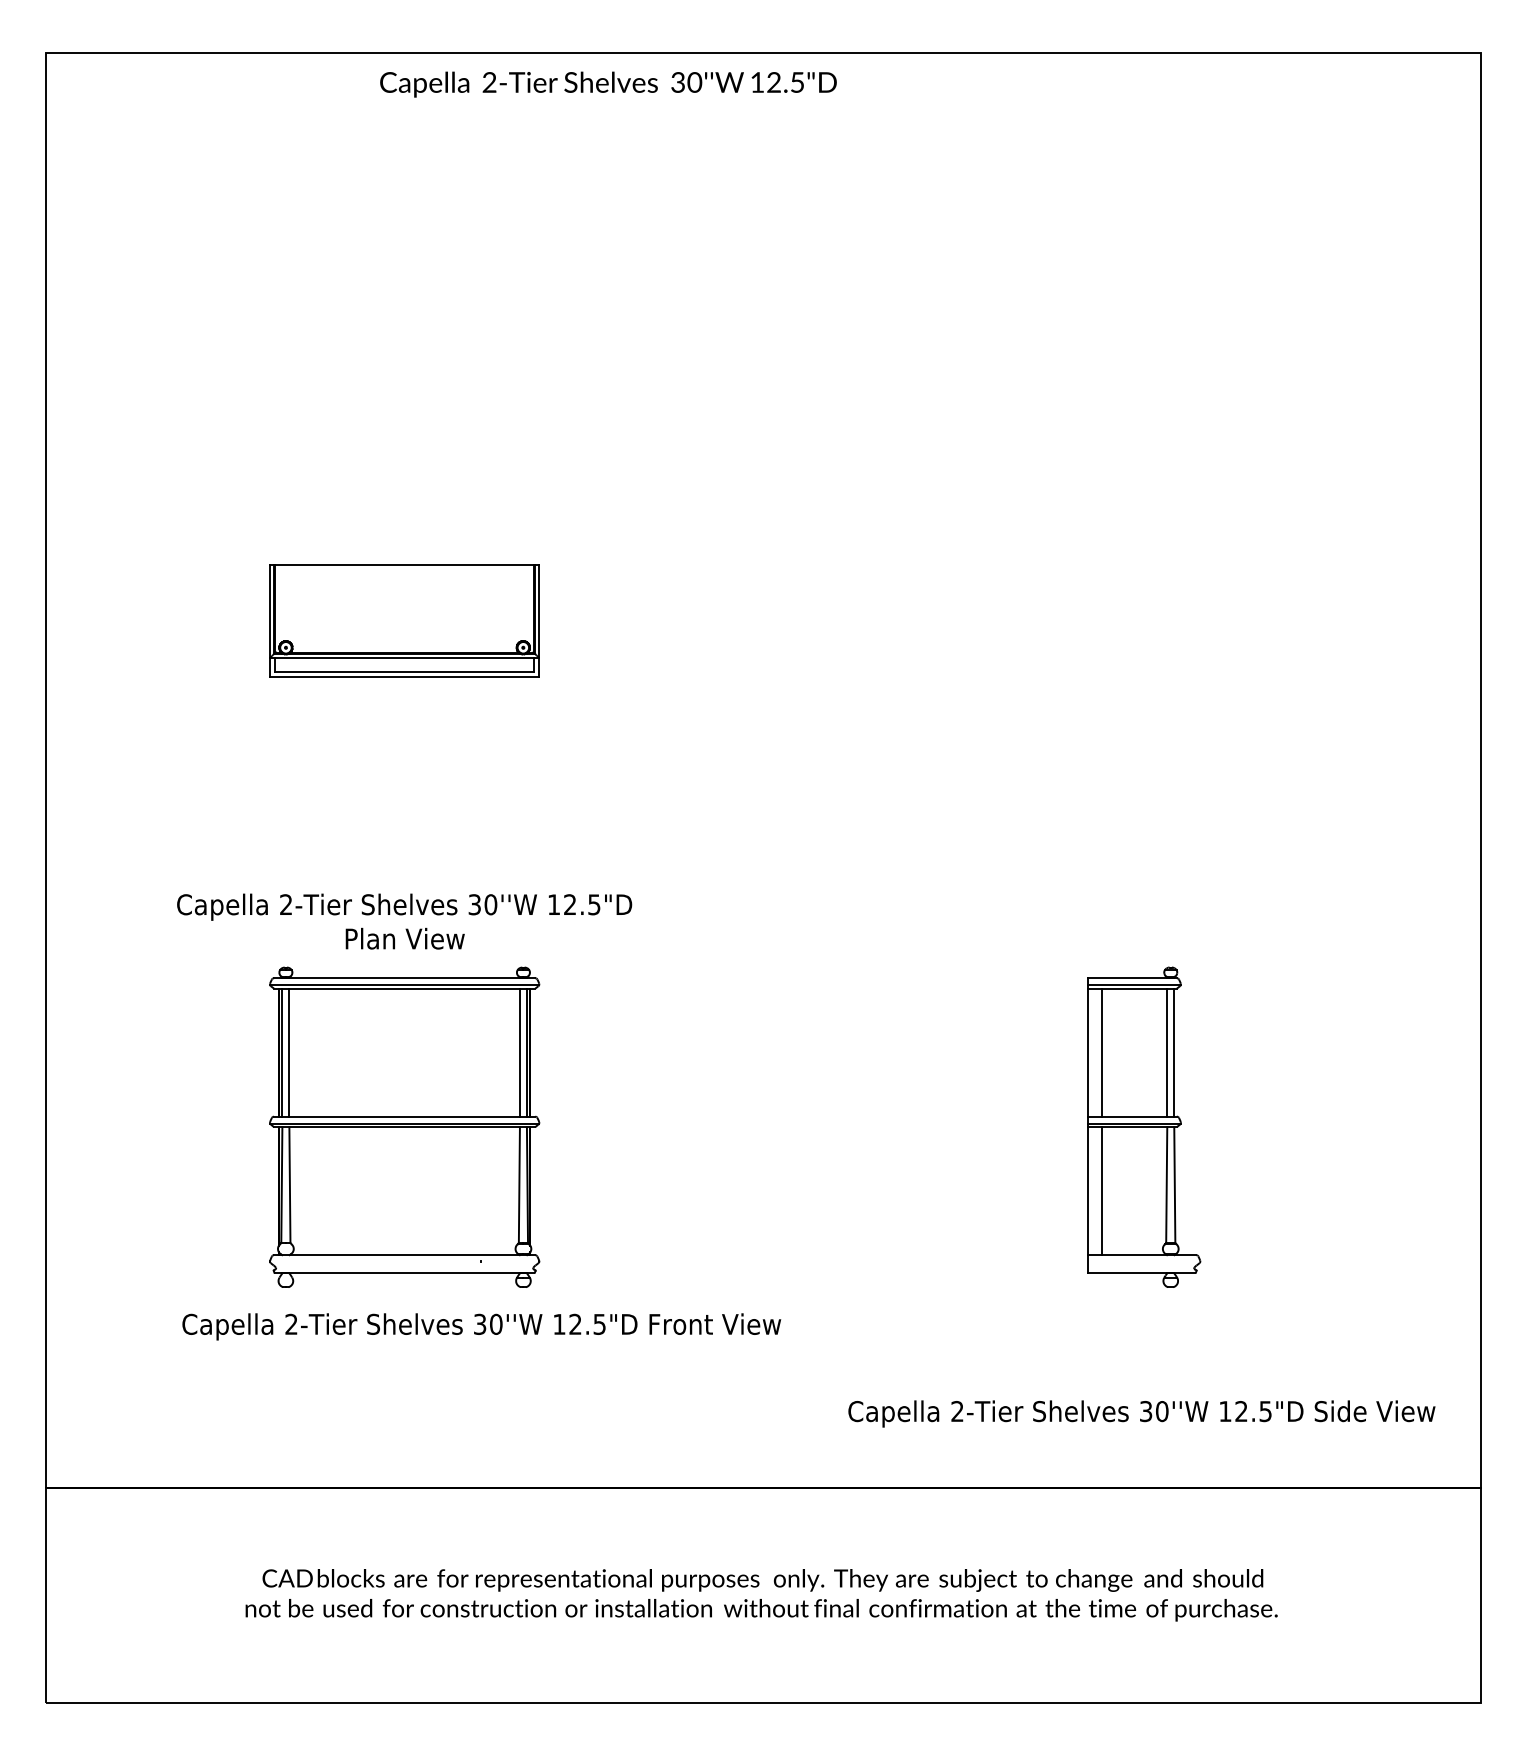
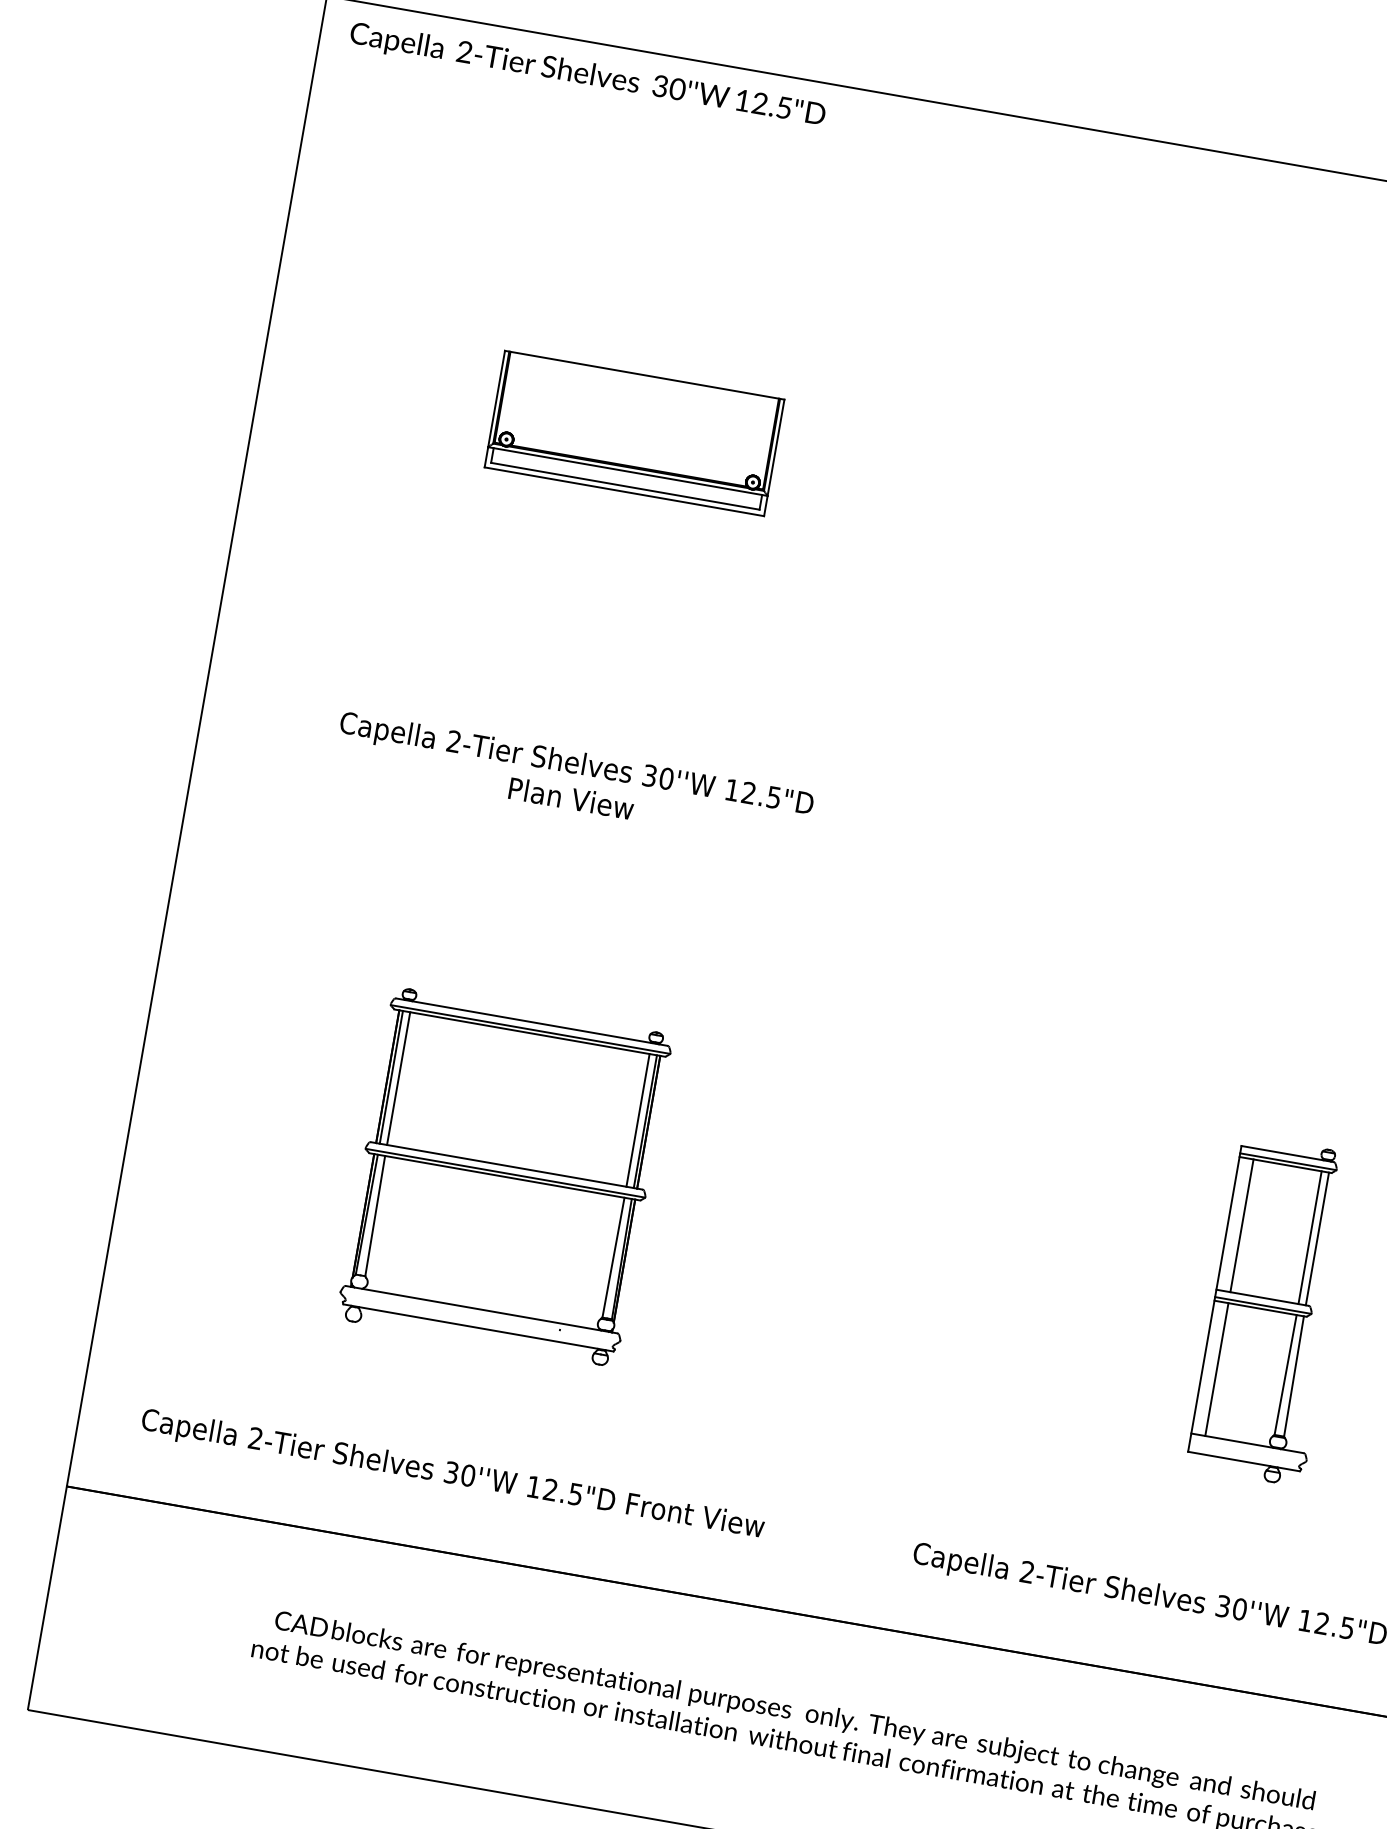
text: (608, 84) -> (587, 75), moved
part: (404, 620) -> (634, 432), moved
text: (404, 921) -> (573, 780), moved
text: (481, 1326) -> (452, 1475), moved

